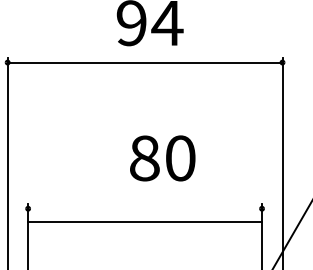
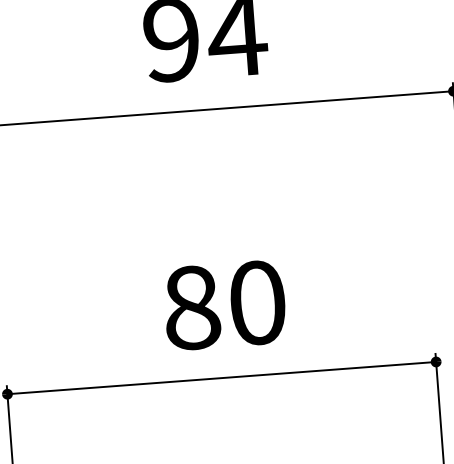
text: (162, 158) -> (224, 305), moved
line: (145, 221) -> (222, 377), moved

